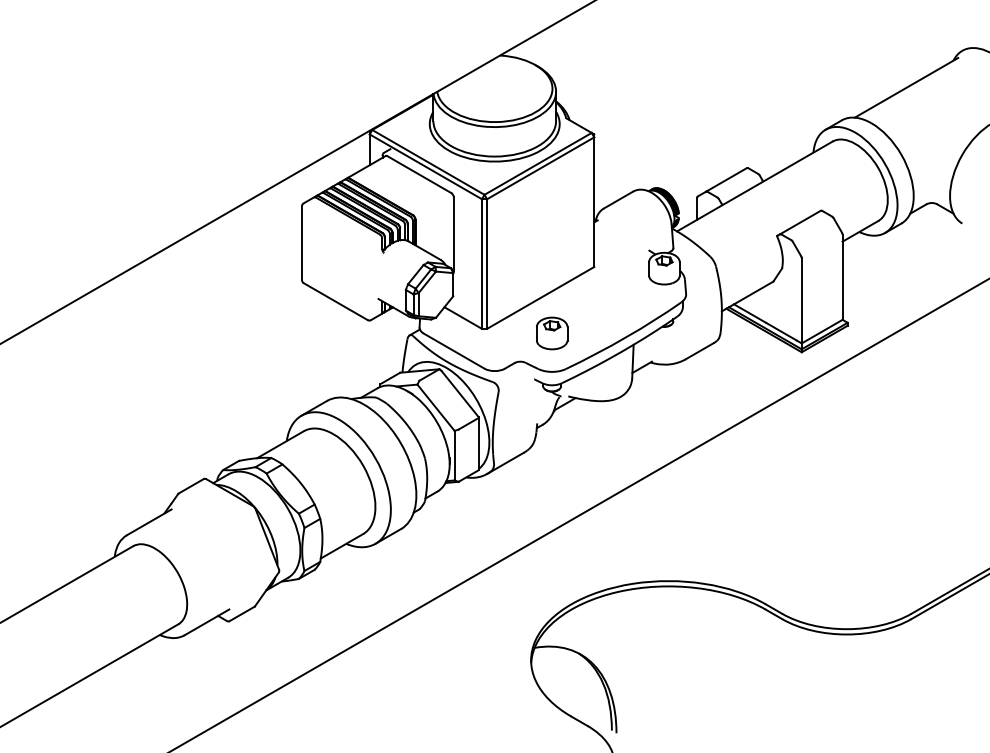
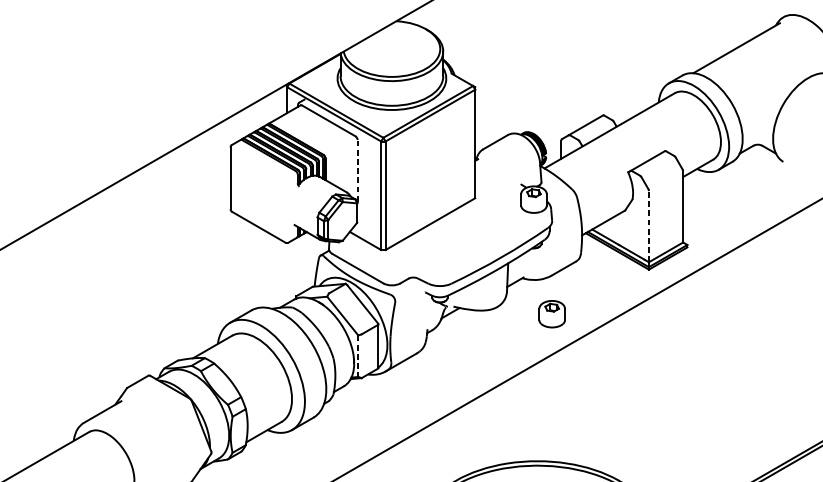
line: (453, 234) -> (357, 171), solid -> dashed
line: (801, 300) -> (648, 226), solid -> dashed
part: (552, 333) -> (552, 314), moved
line: (454, 455) -> (358, 356), solid -> dashed

